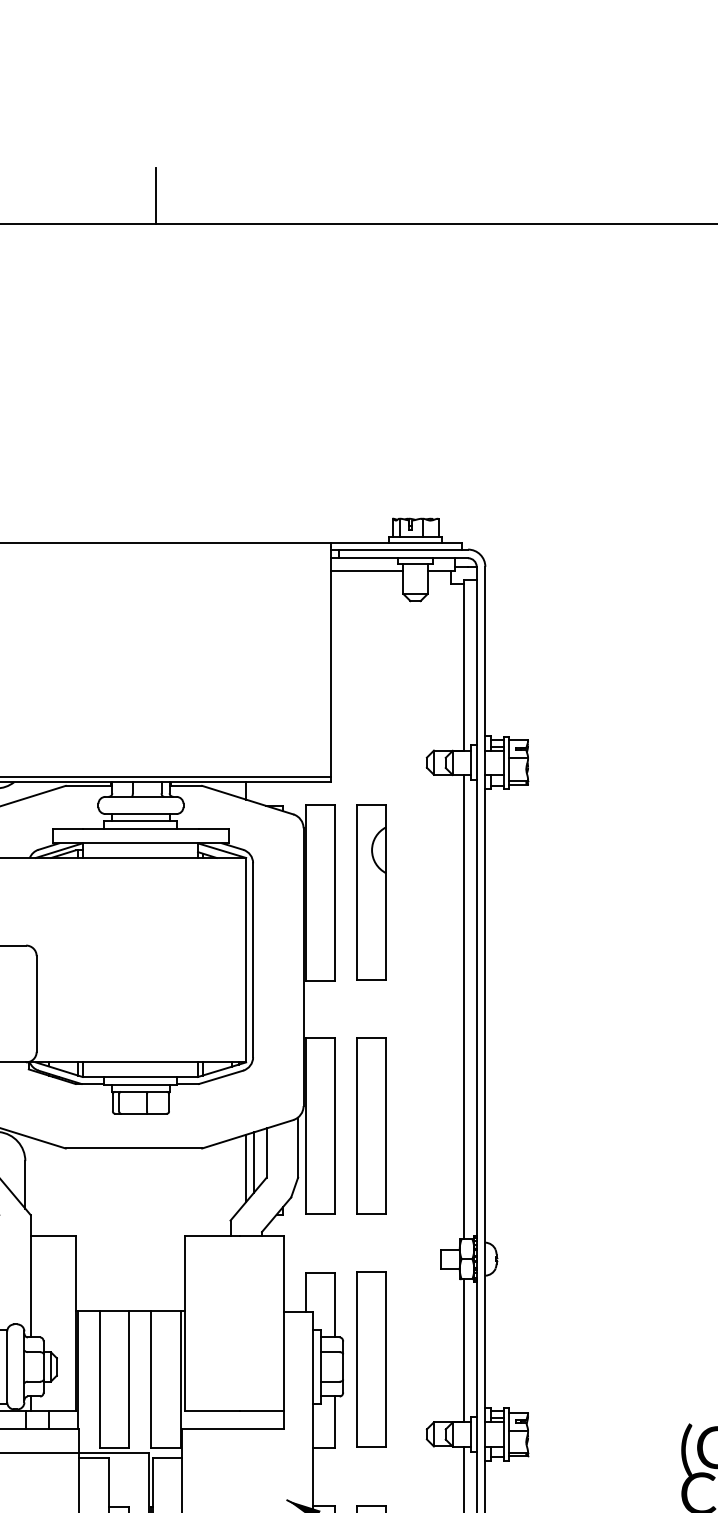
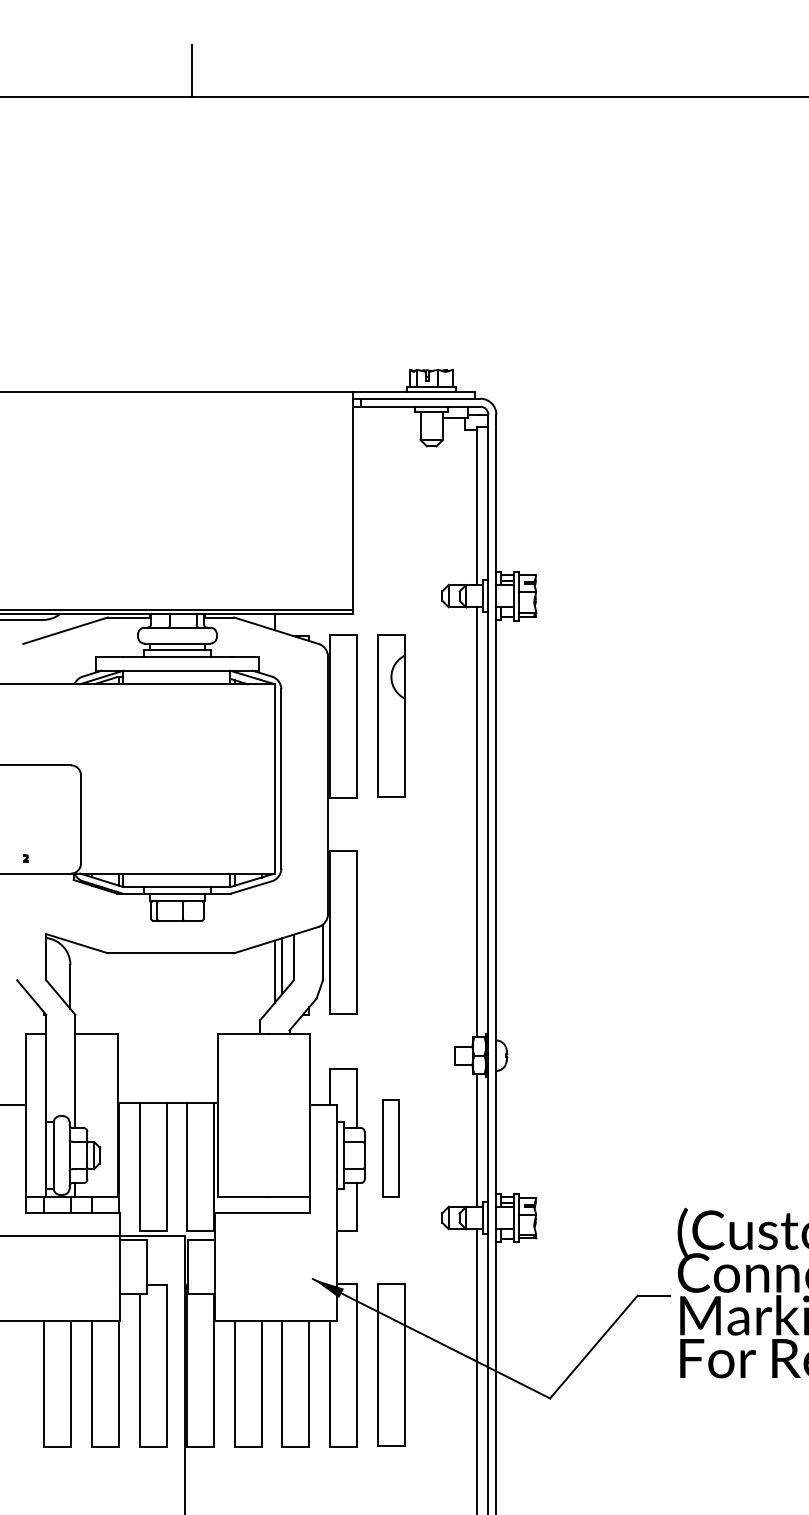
line: (366, 570) -> (386, 418), removed
part: (372, 1126) -> (391, 932), removed
part: (372, 1359) -> (391, 1148), size x0.6

